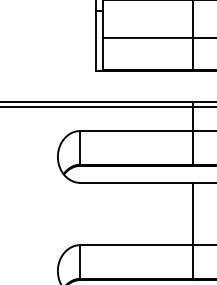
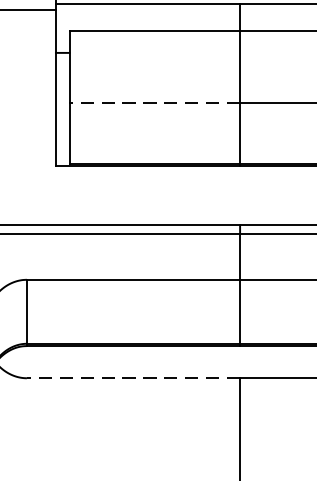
line: (147, 37) -> (154, 102), solid -> dashed
line: (136, 182) -> (133, 377), solid -> dashed

